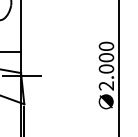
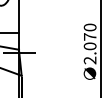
text: (106, 57) -> (90, 36), 2.000 -> 2.070

